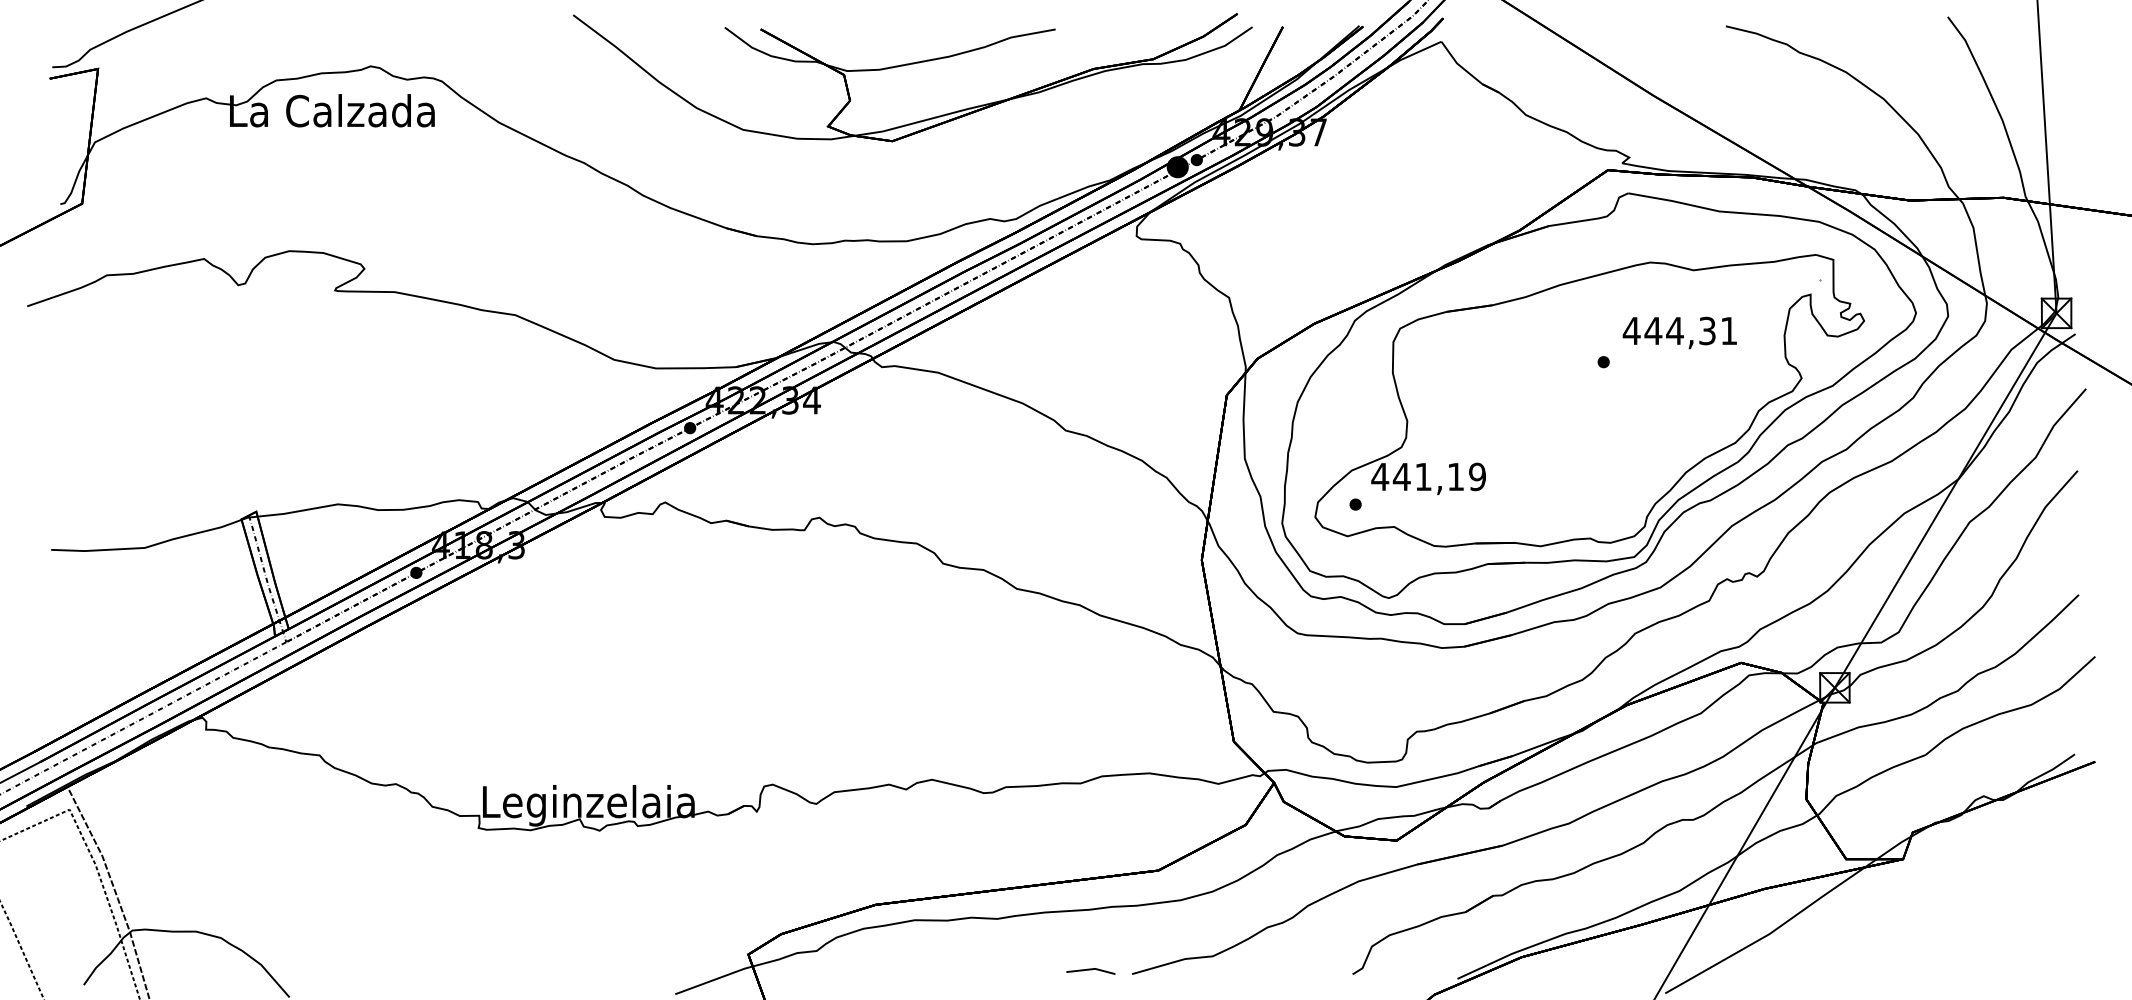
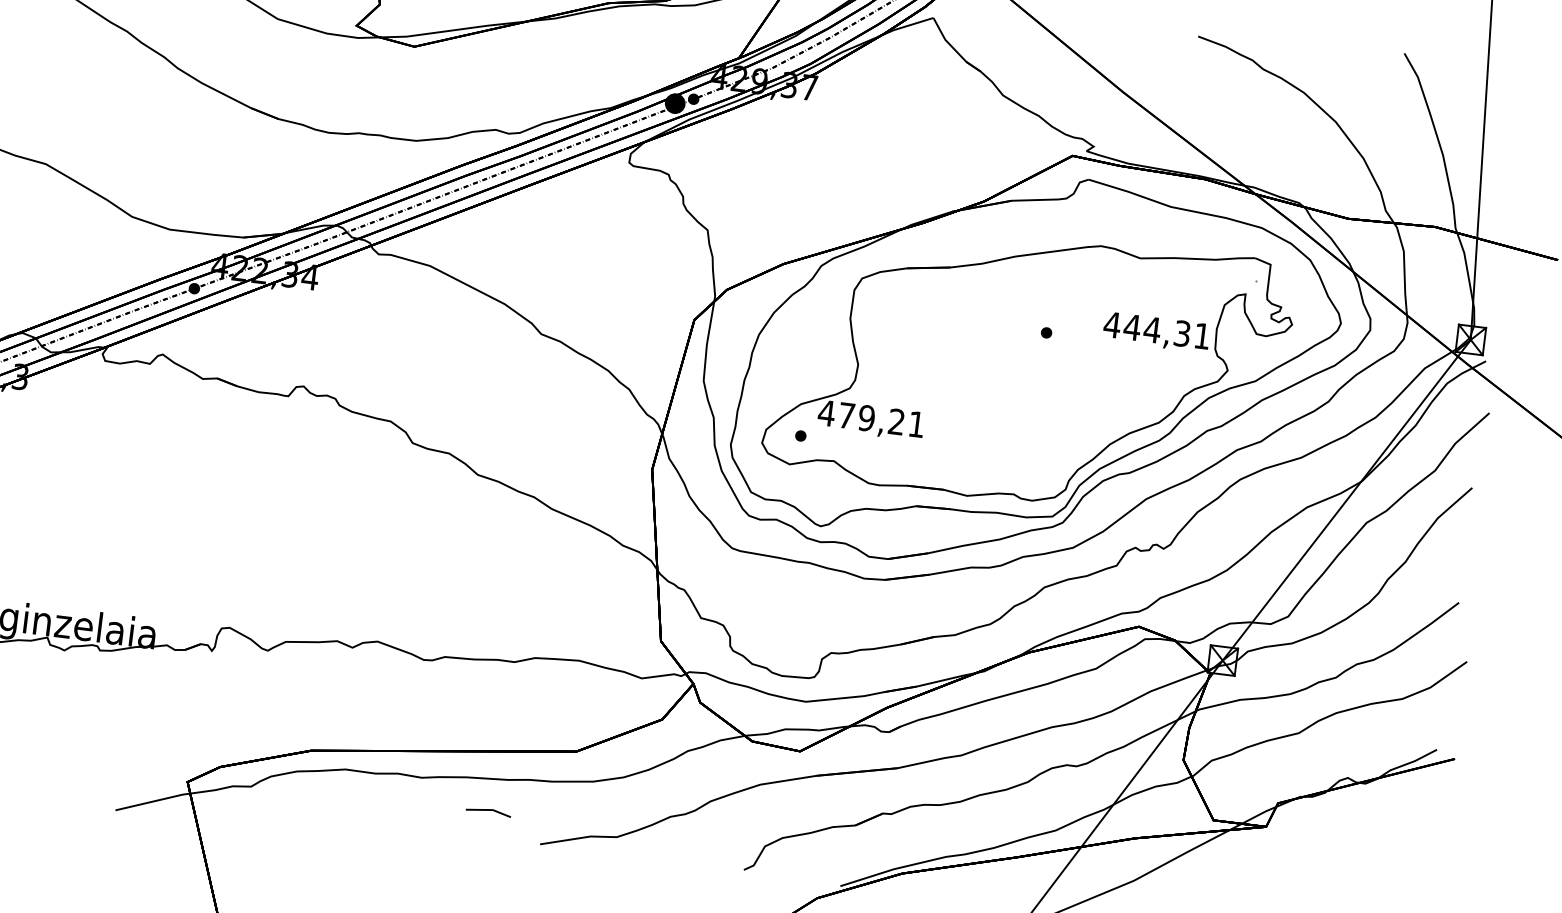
text: (1679, 332) -> (1156, 331), moved
text: (1438, 476) -> (880, 419), 441,19 -> 479,21
line: (1090, 970) -> (488, 811), moved

